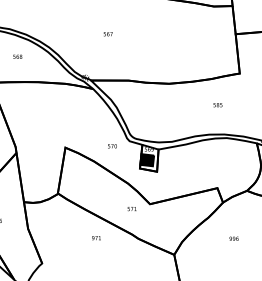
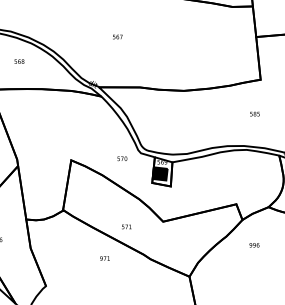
text: (217, 104) -> (254, 113), moved
text: (131, 208) -> (126, 226), moved
text: (234, 238) -> (254, 245), moved

